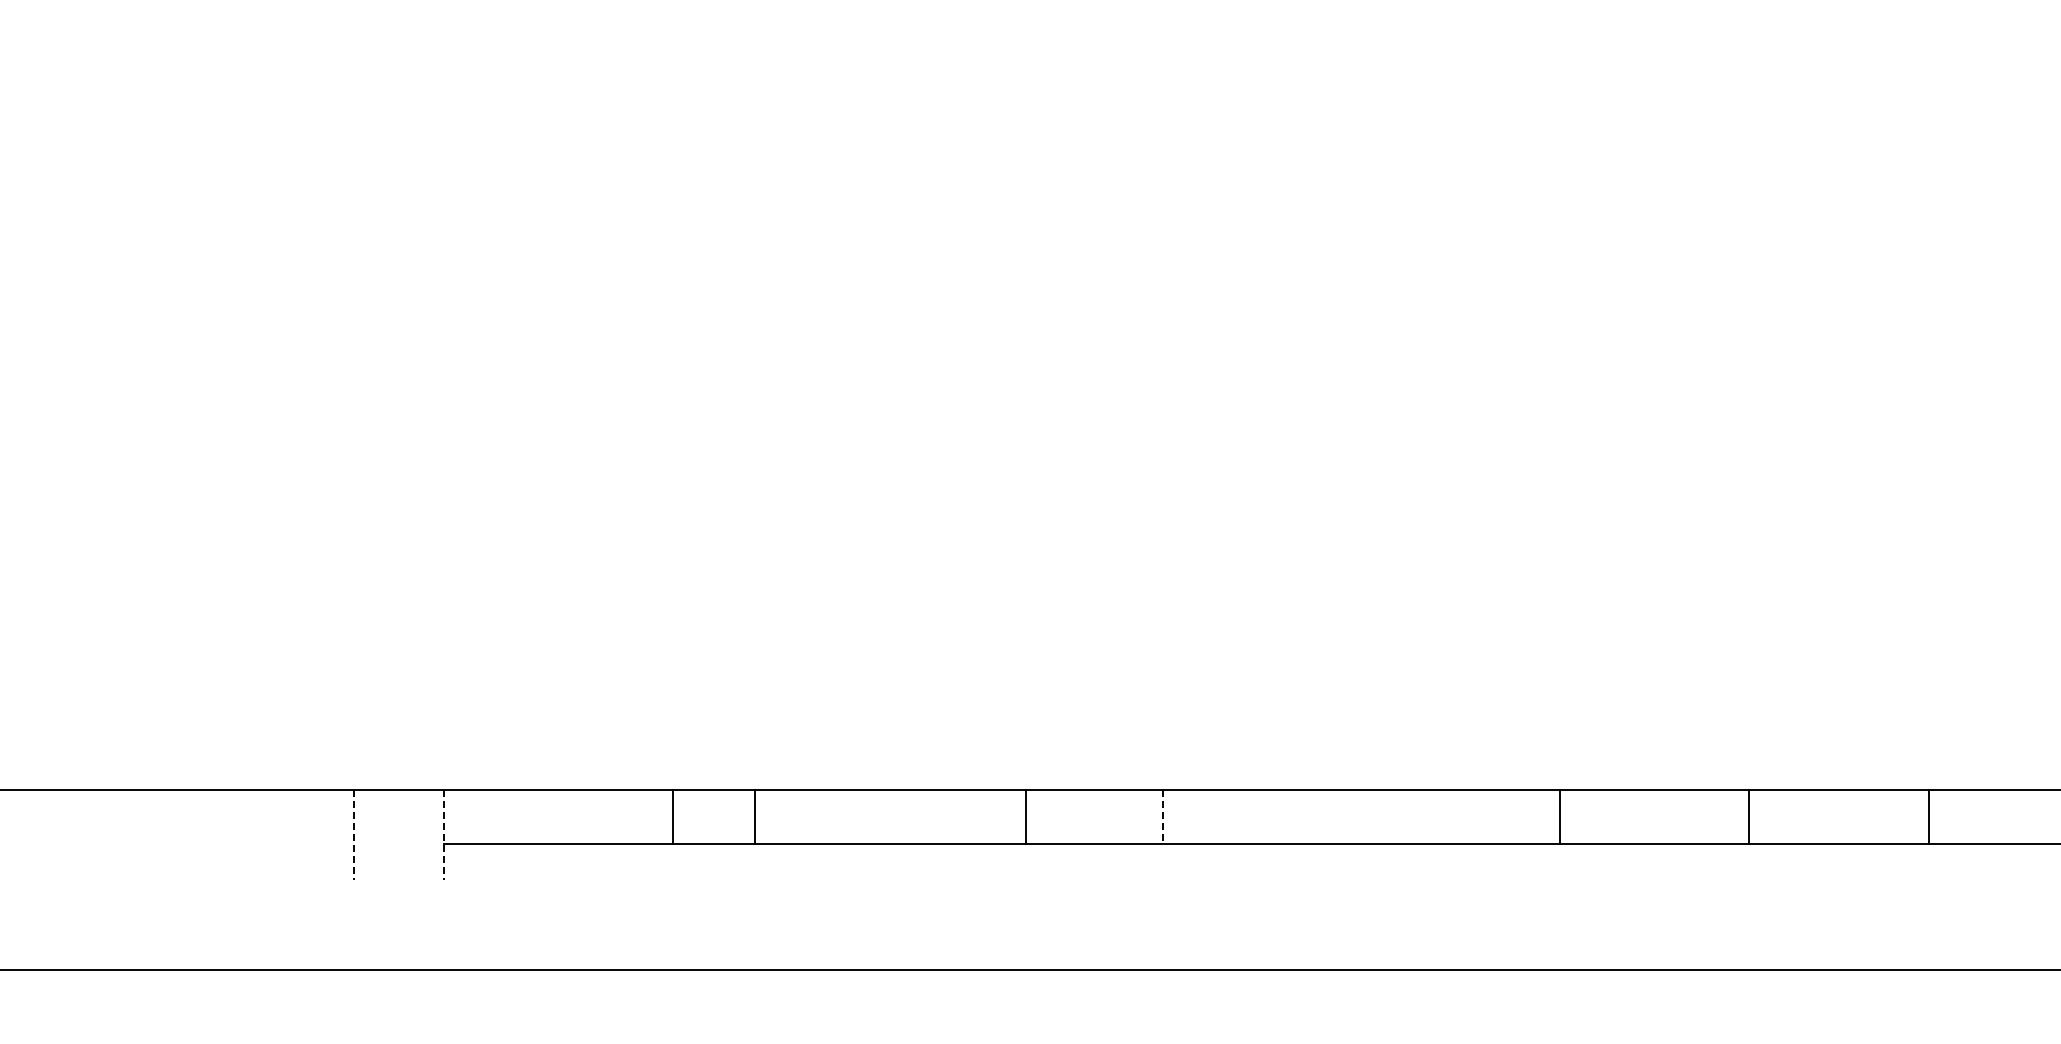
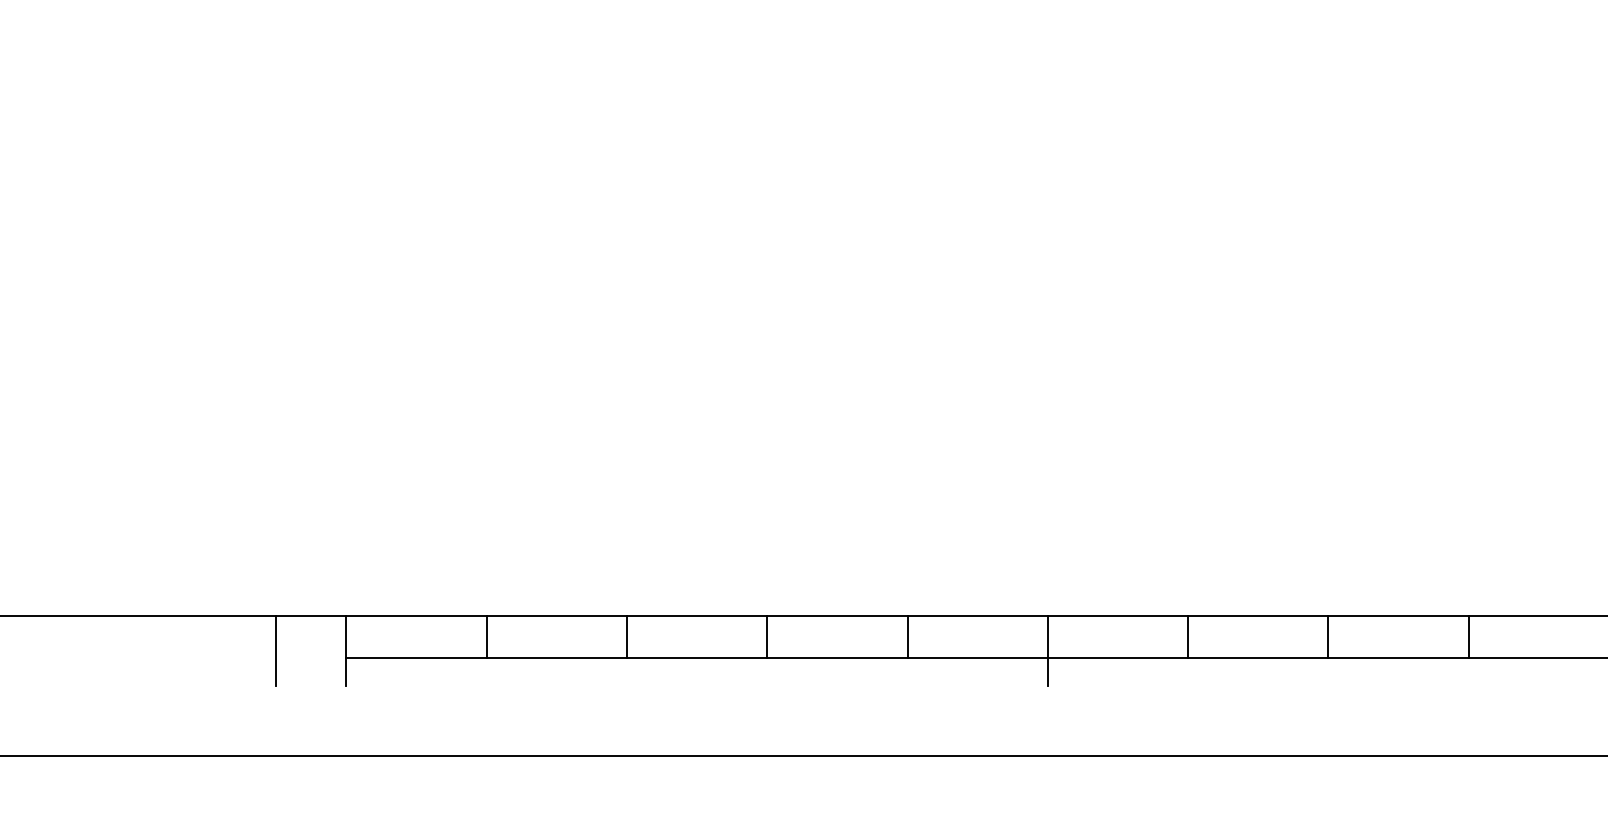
line: (672, 816) -> (486, 636), moved
line: (754, 816) -> (626, 636), moved
line: (1026, 816) -> (767, 636), moved
line: (1163, 816) -> (907, 636), dashed -> solid
line: (1559, 816) -> (1187, 636), moved
line: (1748, 816) -> (1328, 636), moved
line: (1928, 816) -> (1468, 636), moved
line: (353, 834) -> (275, 650), dashed -> solid
line: (443, 834) -> (346, 650), dashed -> solid
line: (1343, 834) -> (1048, 650), added

